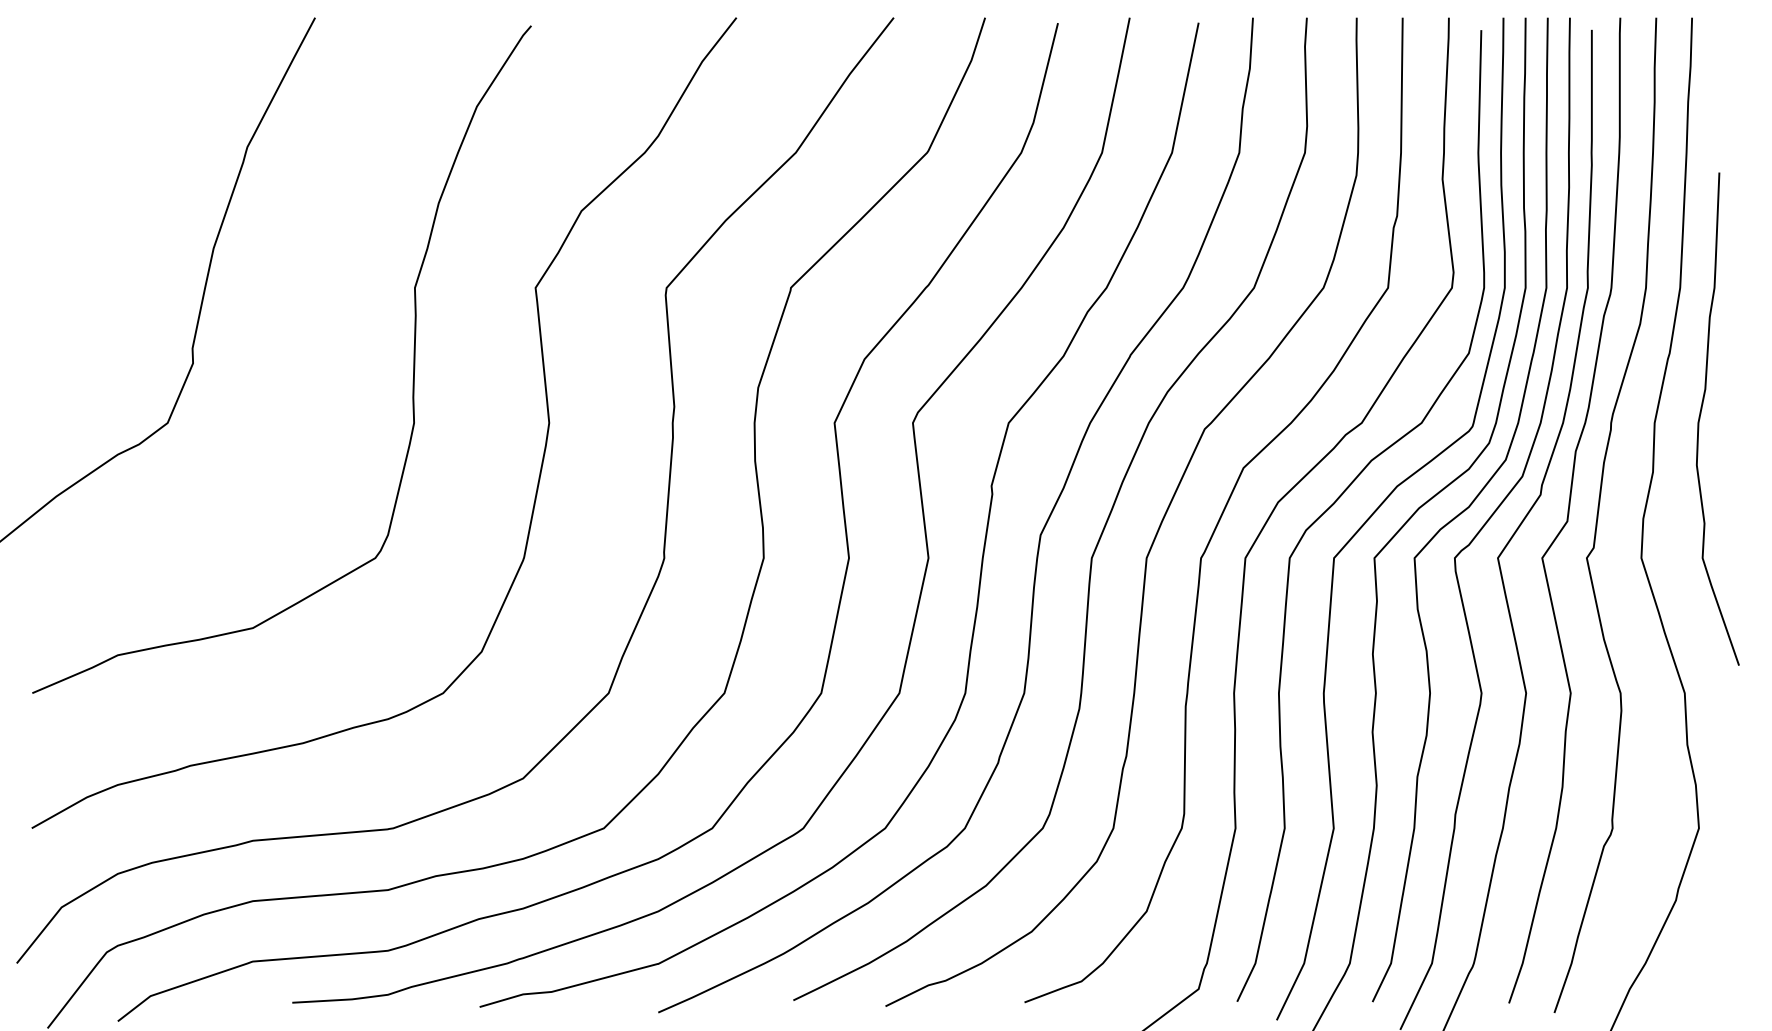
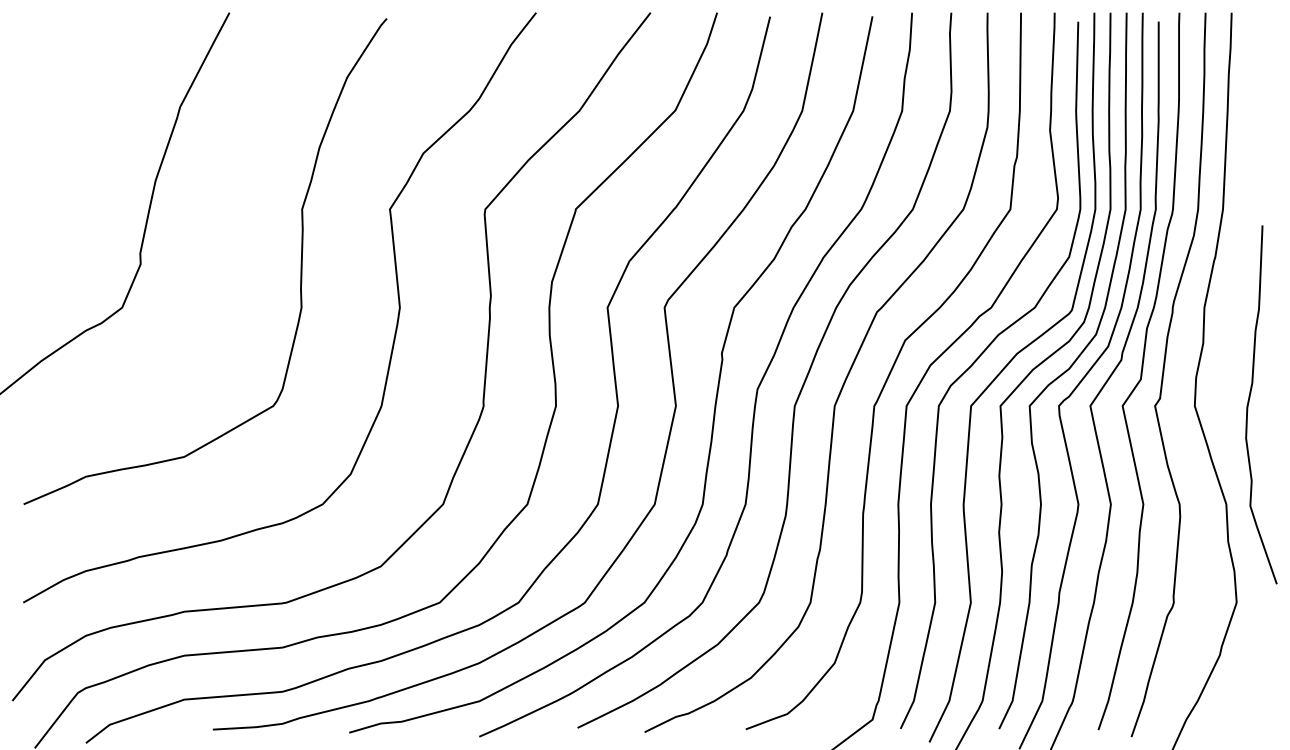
curve: (1701, 417) -> (1249, 403), moved

